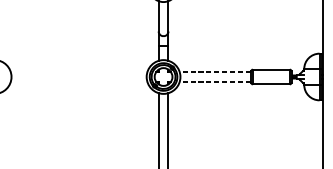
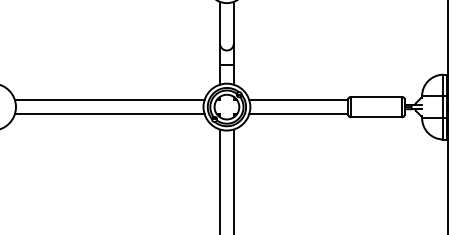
line: (78, 72) -> (109, 100), added
line: (215, 72) -> (298, 100), dashed -> solid
line: (78, 81) -> (109, 113), added
line: (215, 81) -> (298, 113), dashed -> solid

